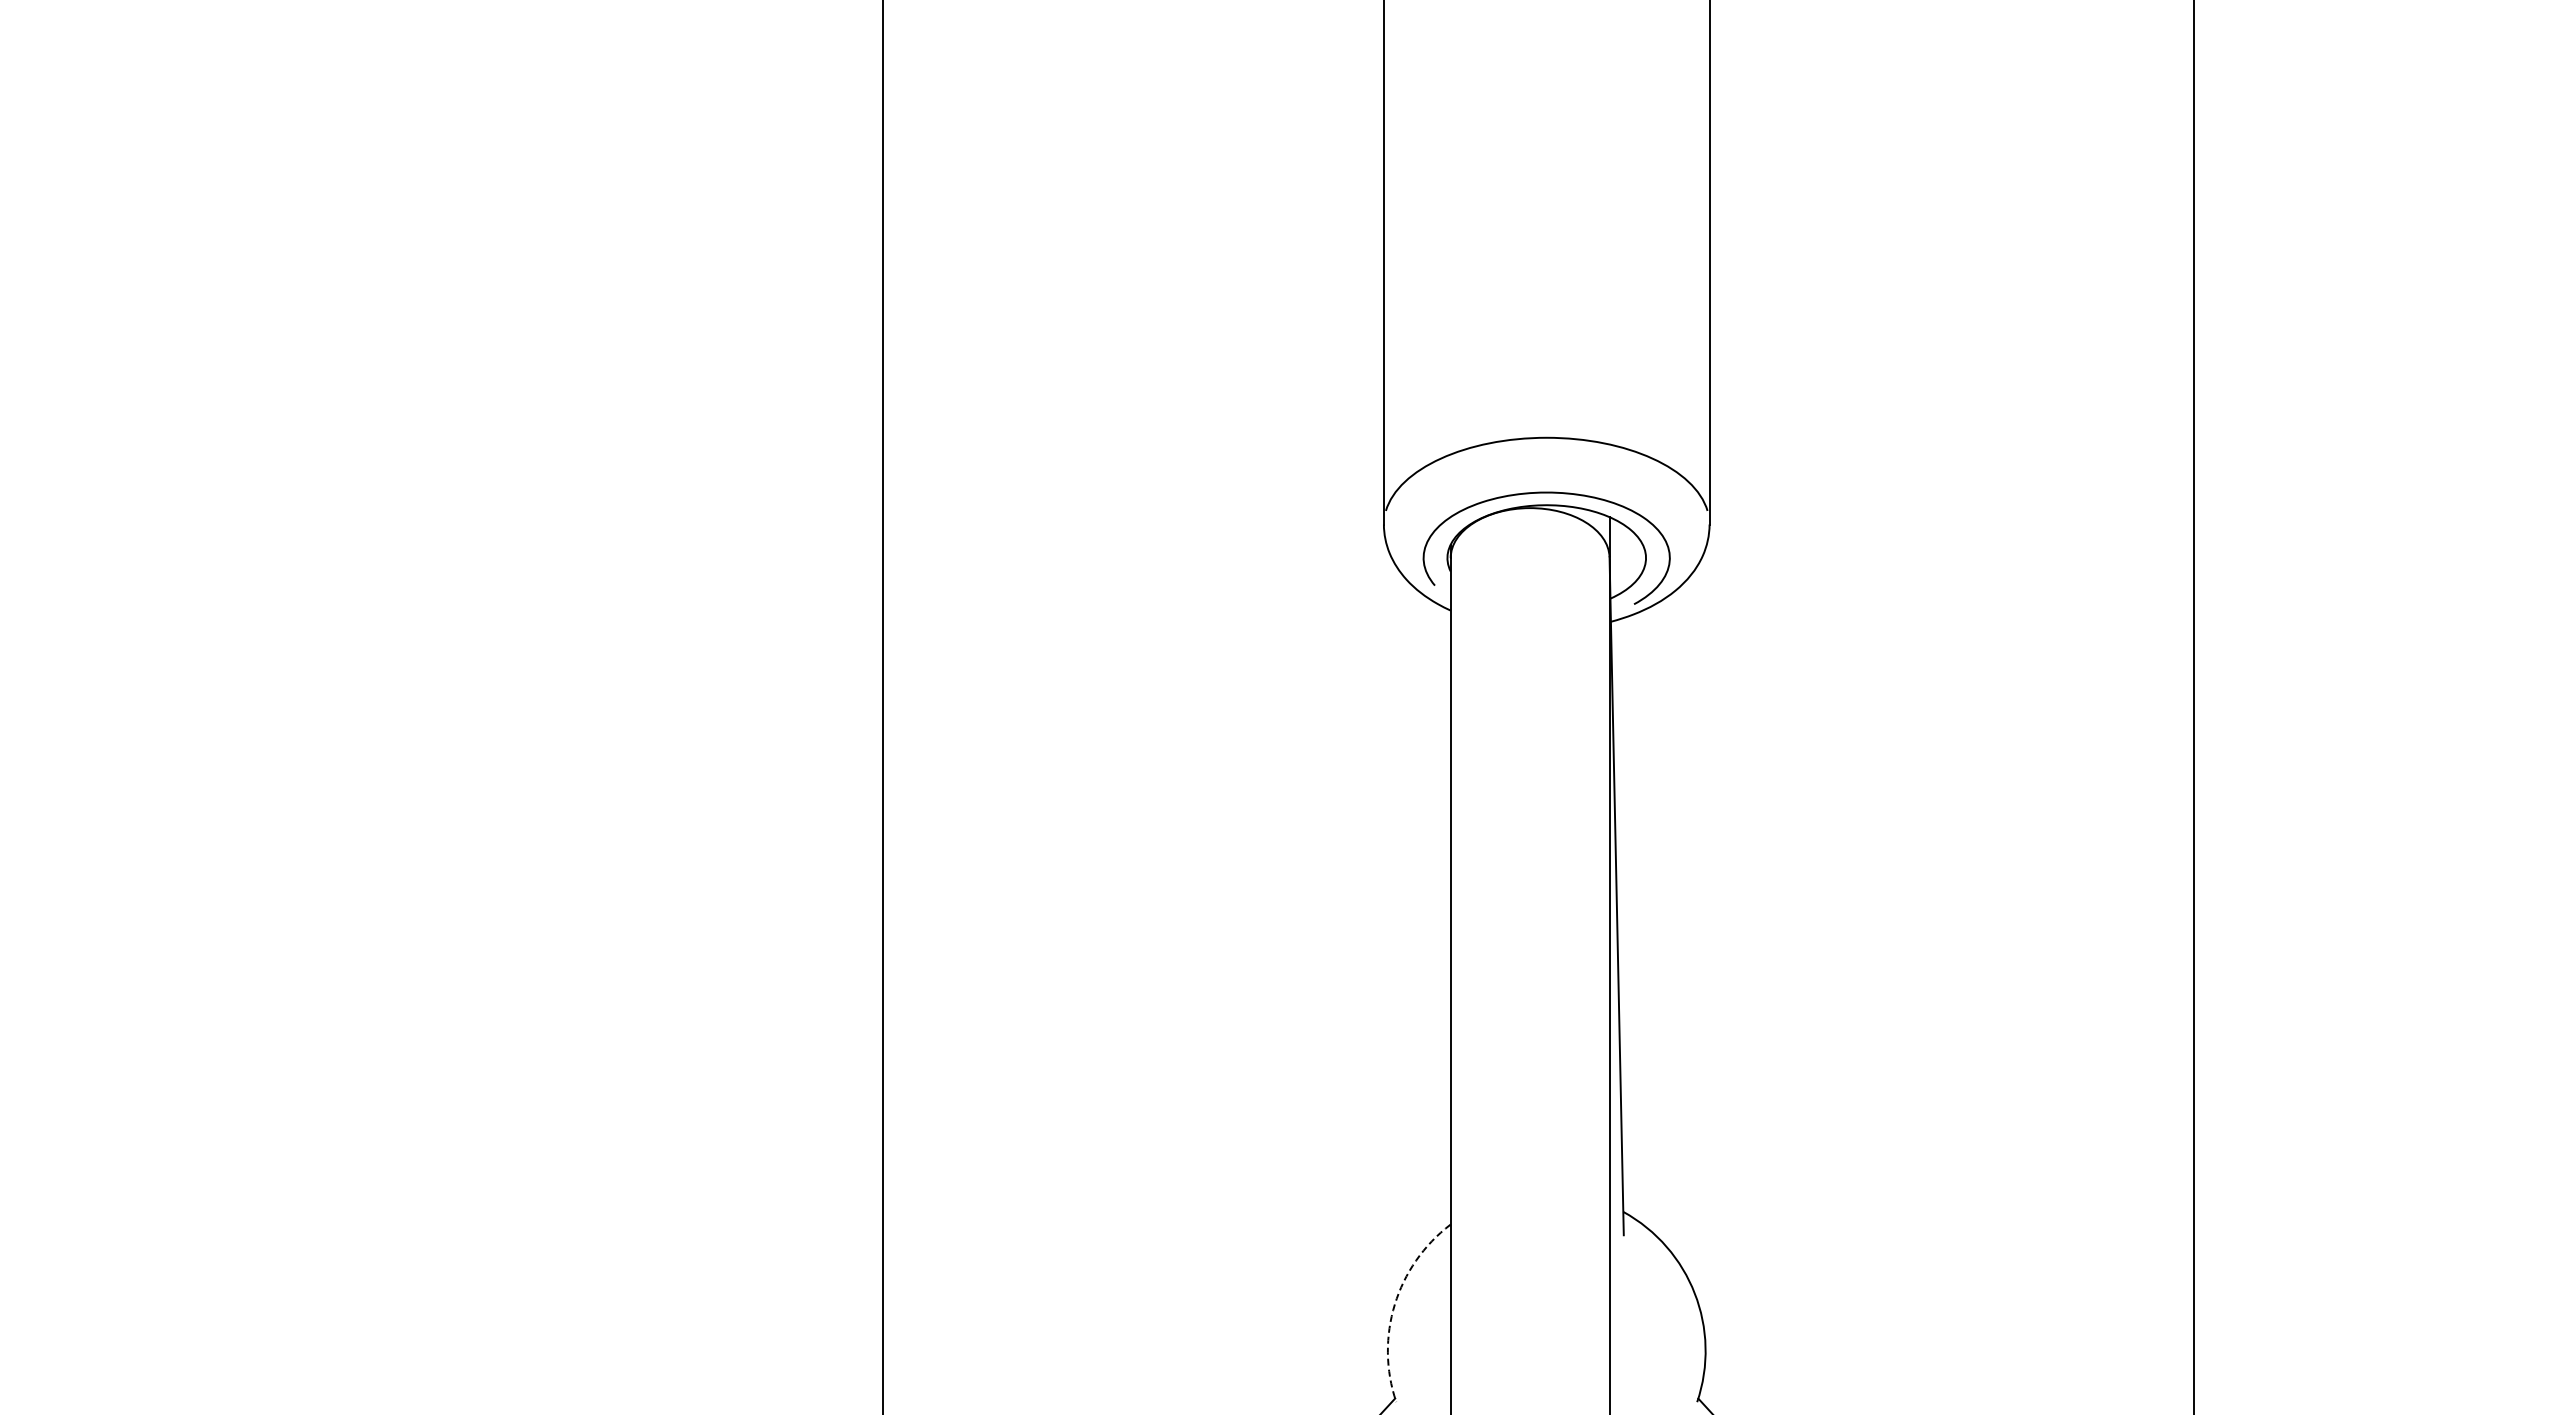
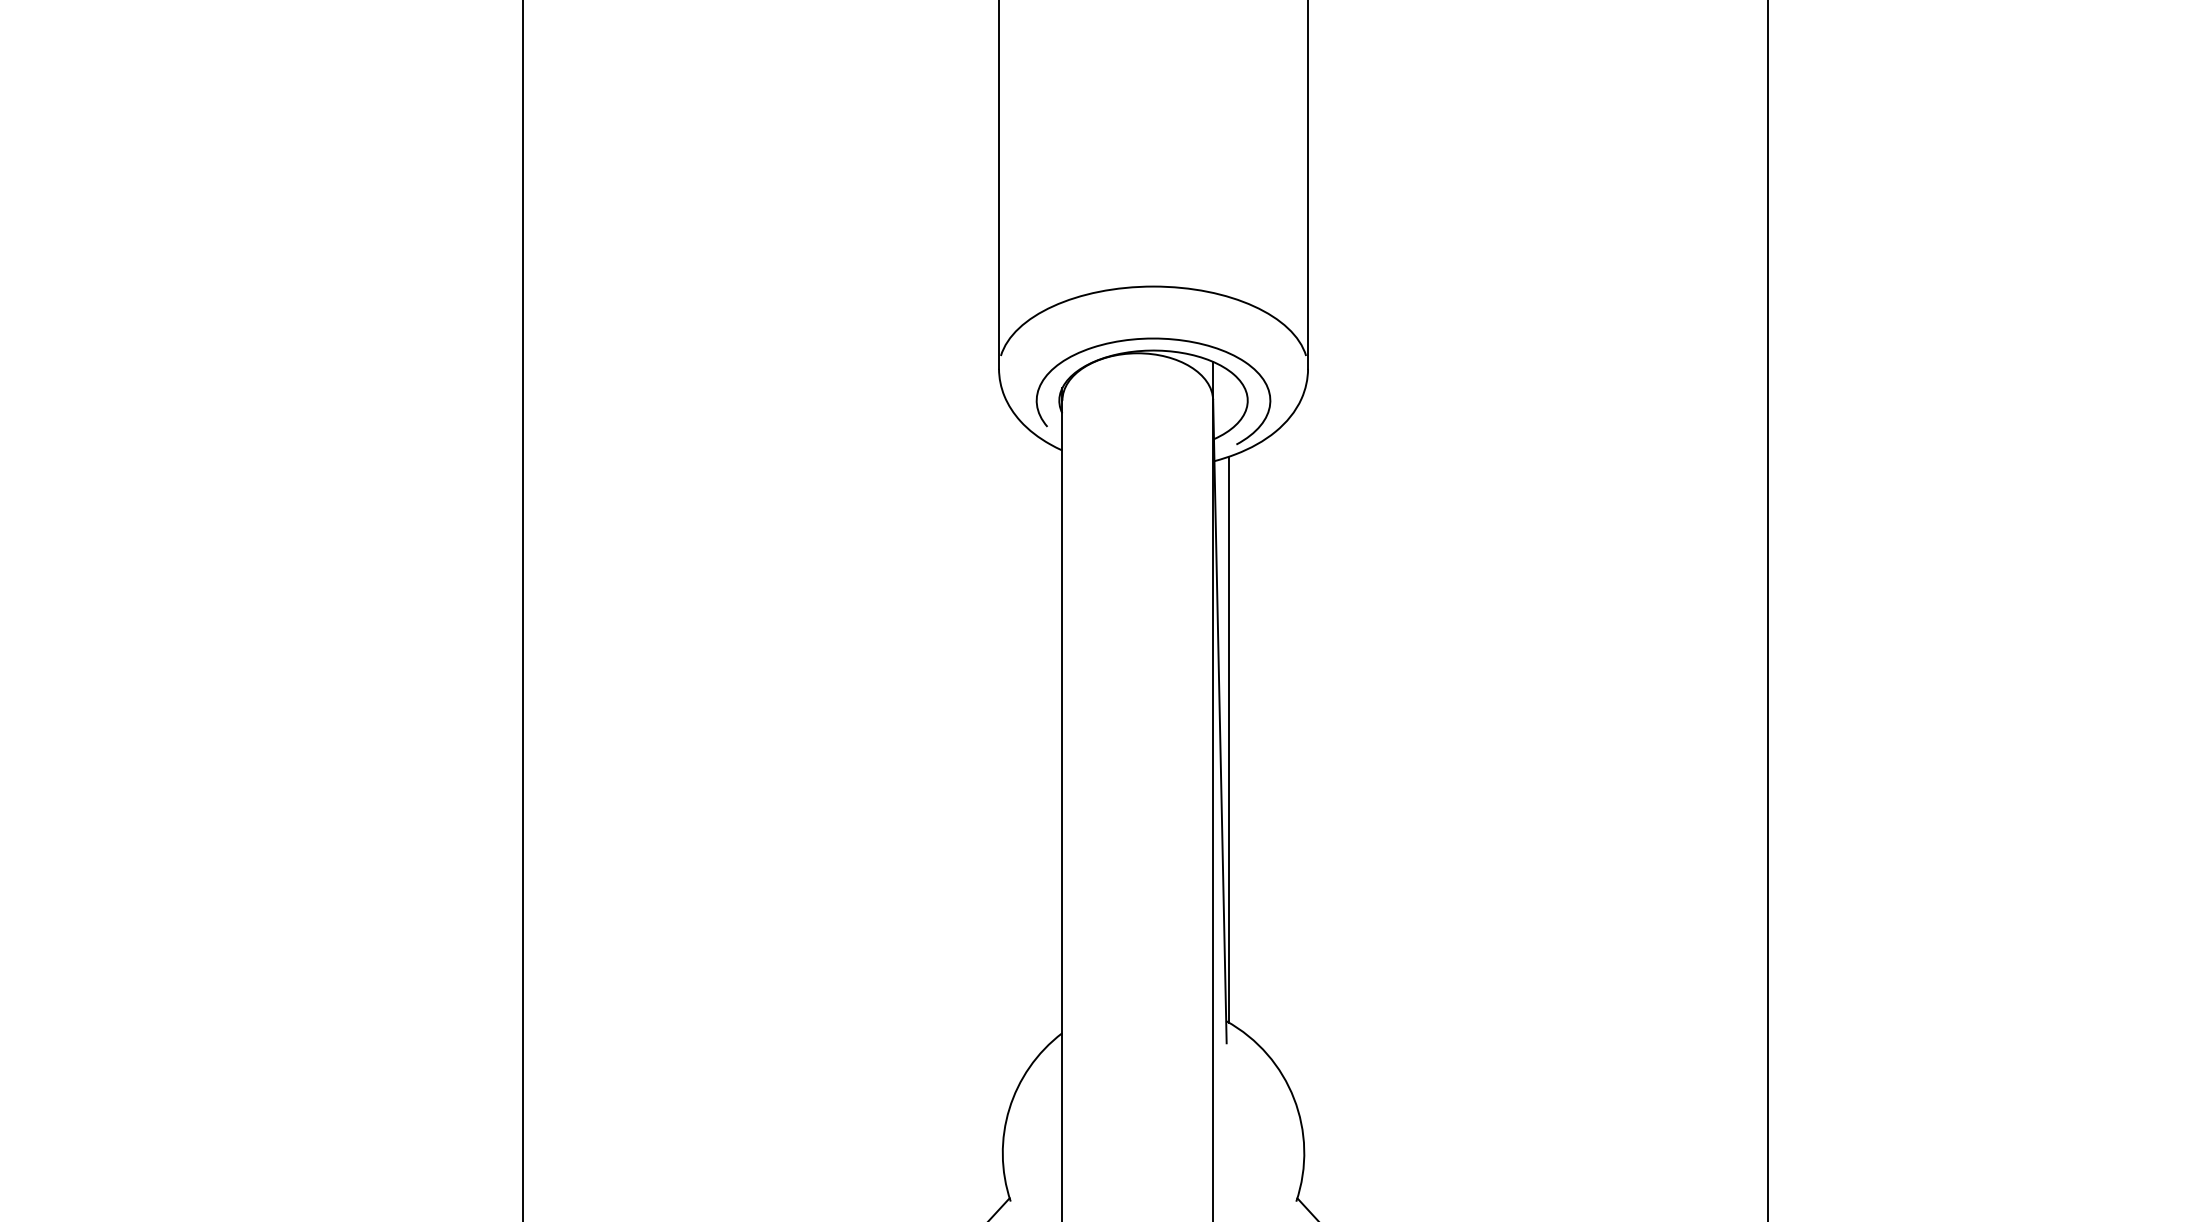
line: (1626, 915) -> (1229, 739), added
arc: (1394, 1304) -> (1009, 1108), dashed -> solid

